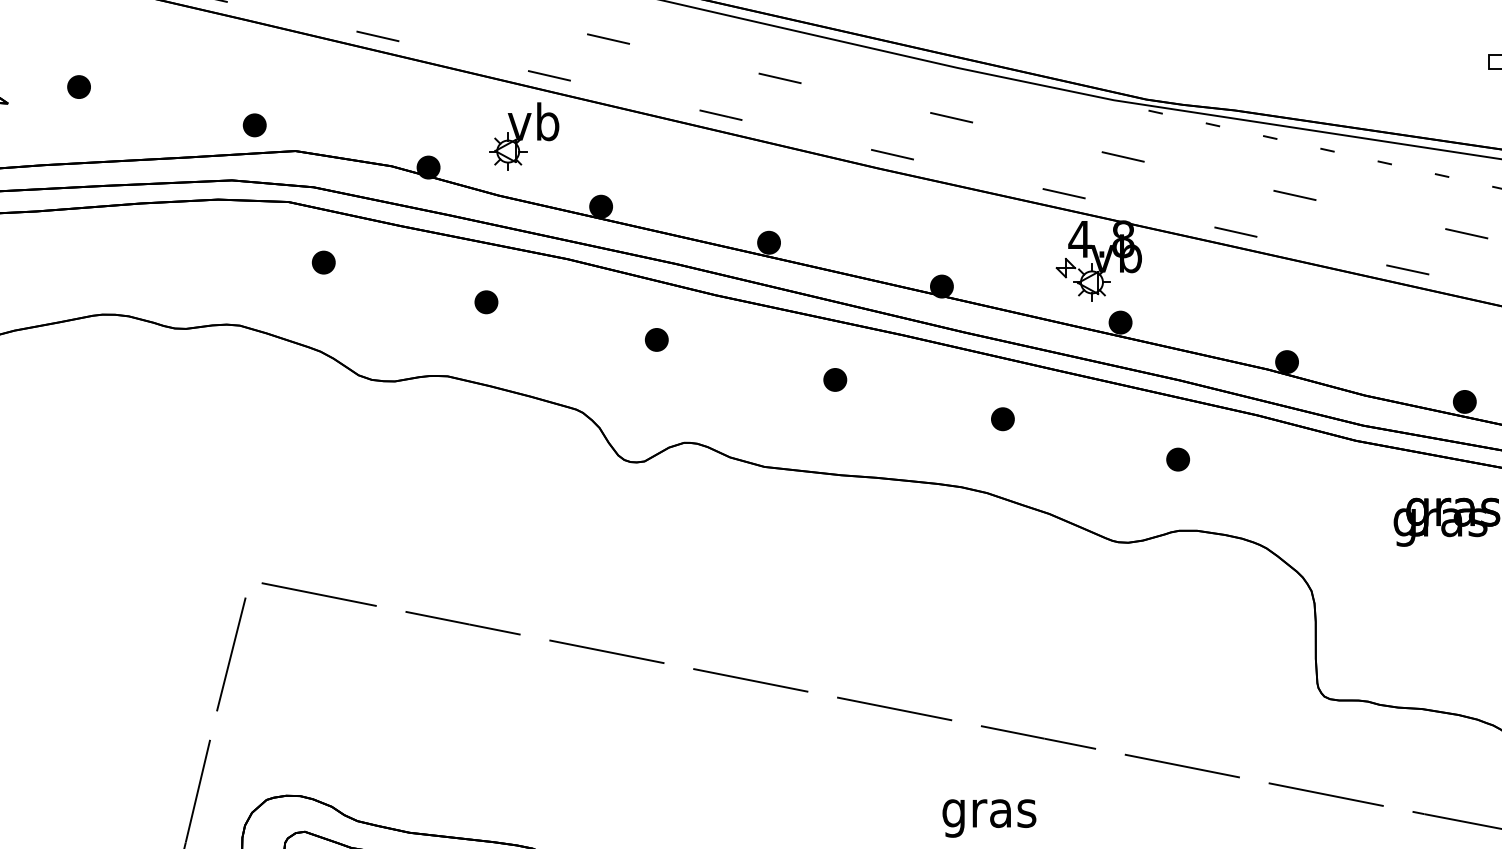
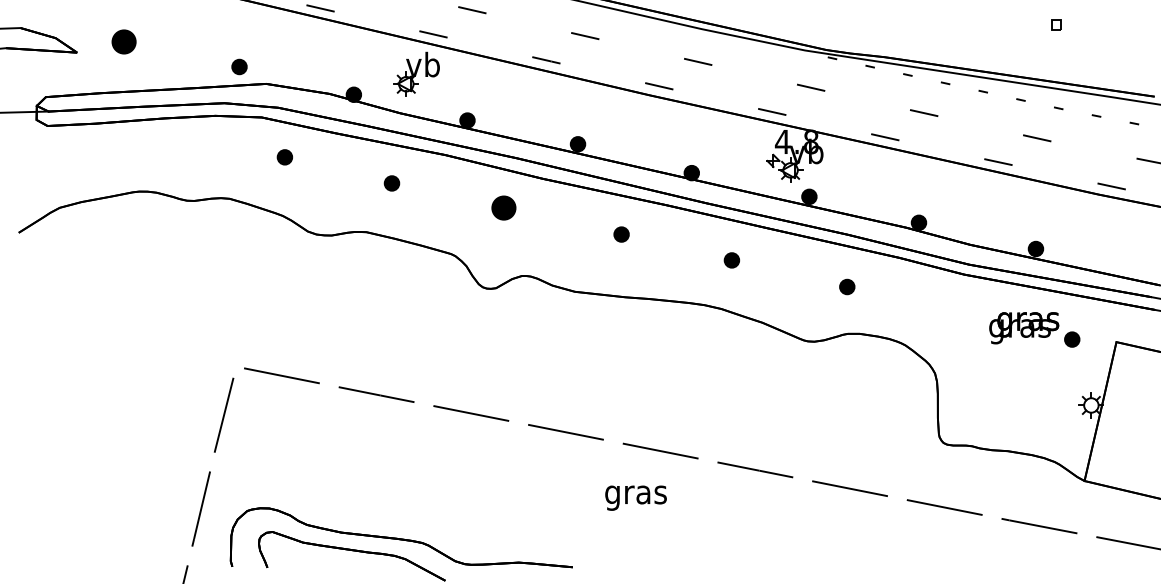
part: (78, 86) -> (123, 41), size x1.6
part: (657, 340) -> (504, 208), size x1.6
text: (988, 817) -> (635, 497), moved

